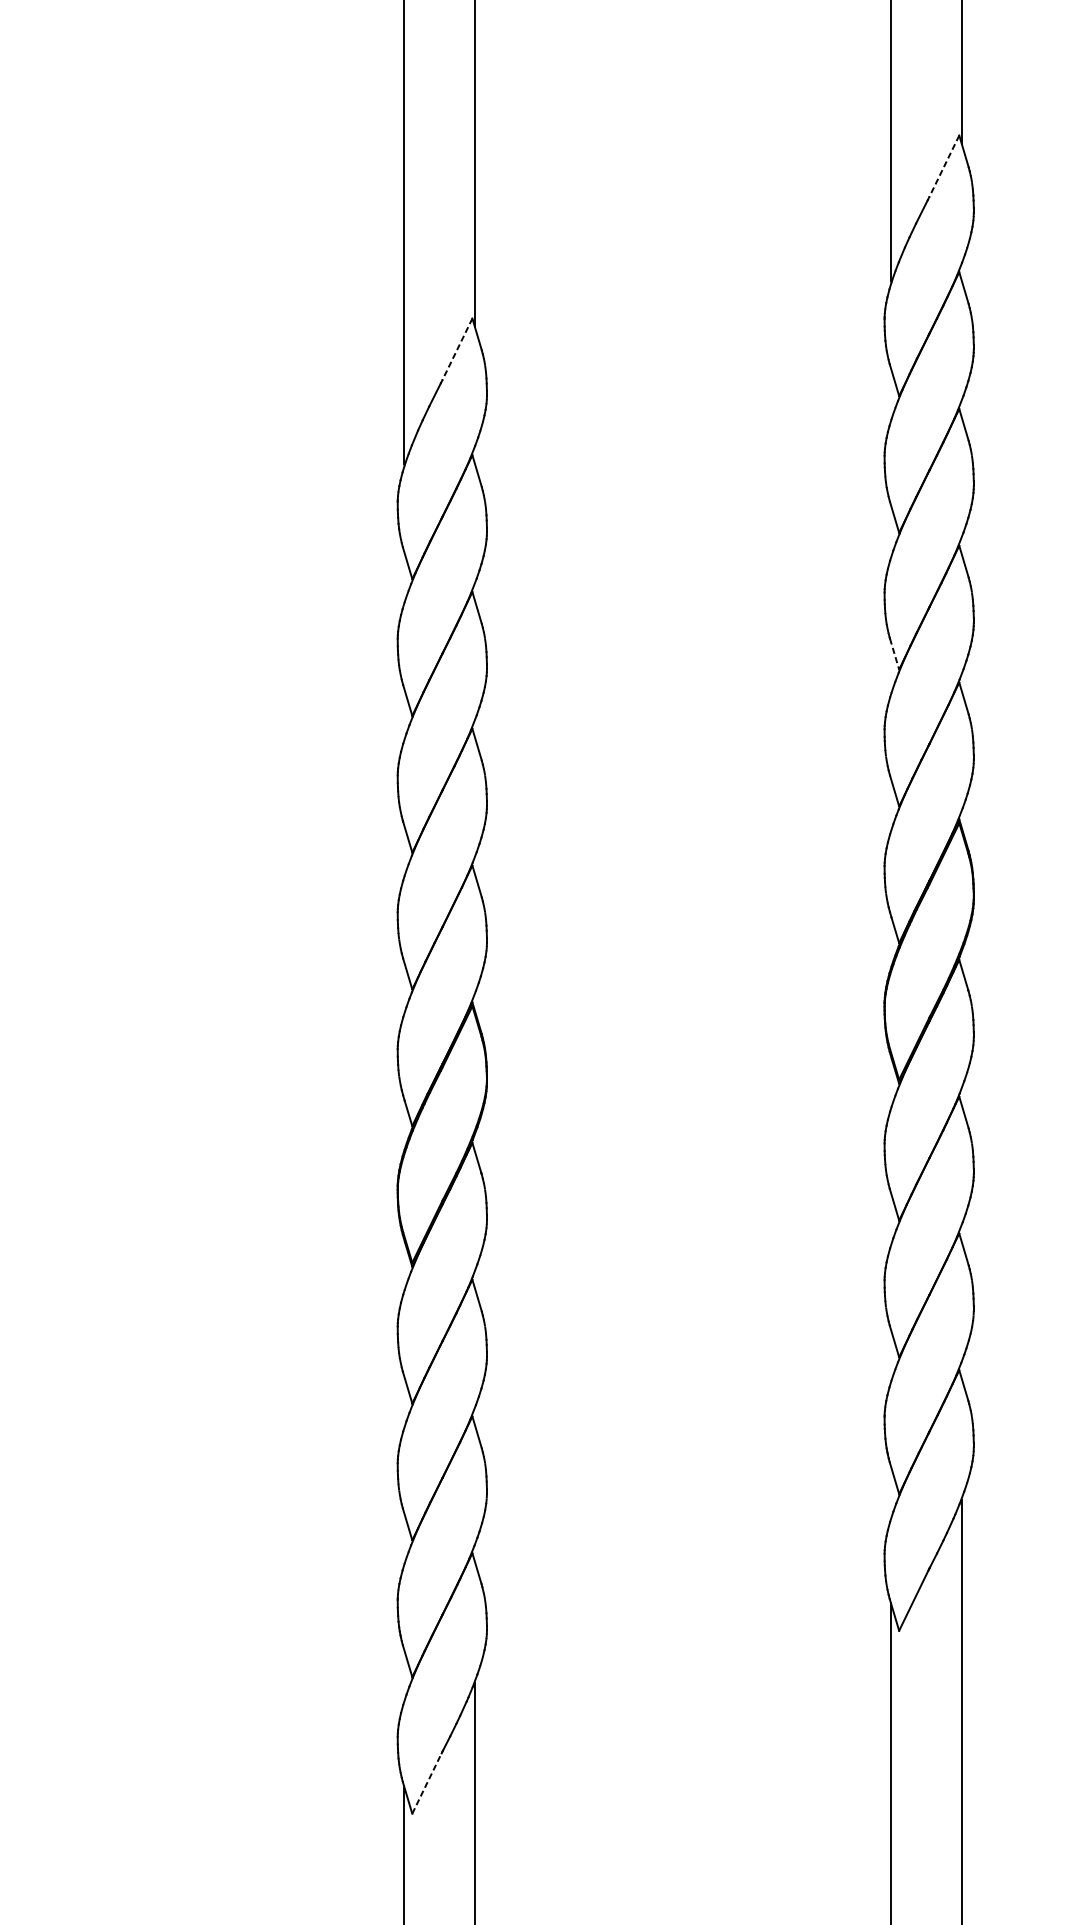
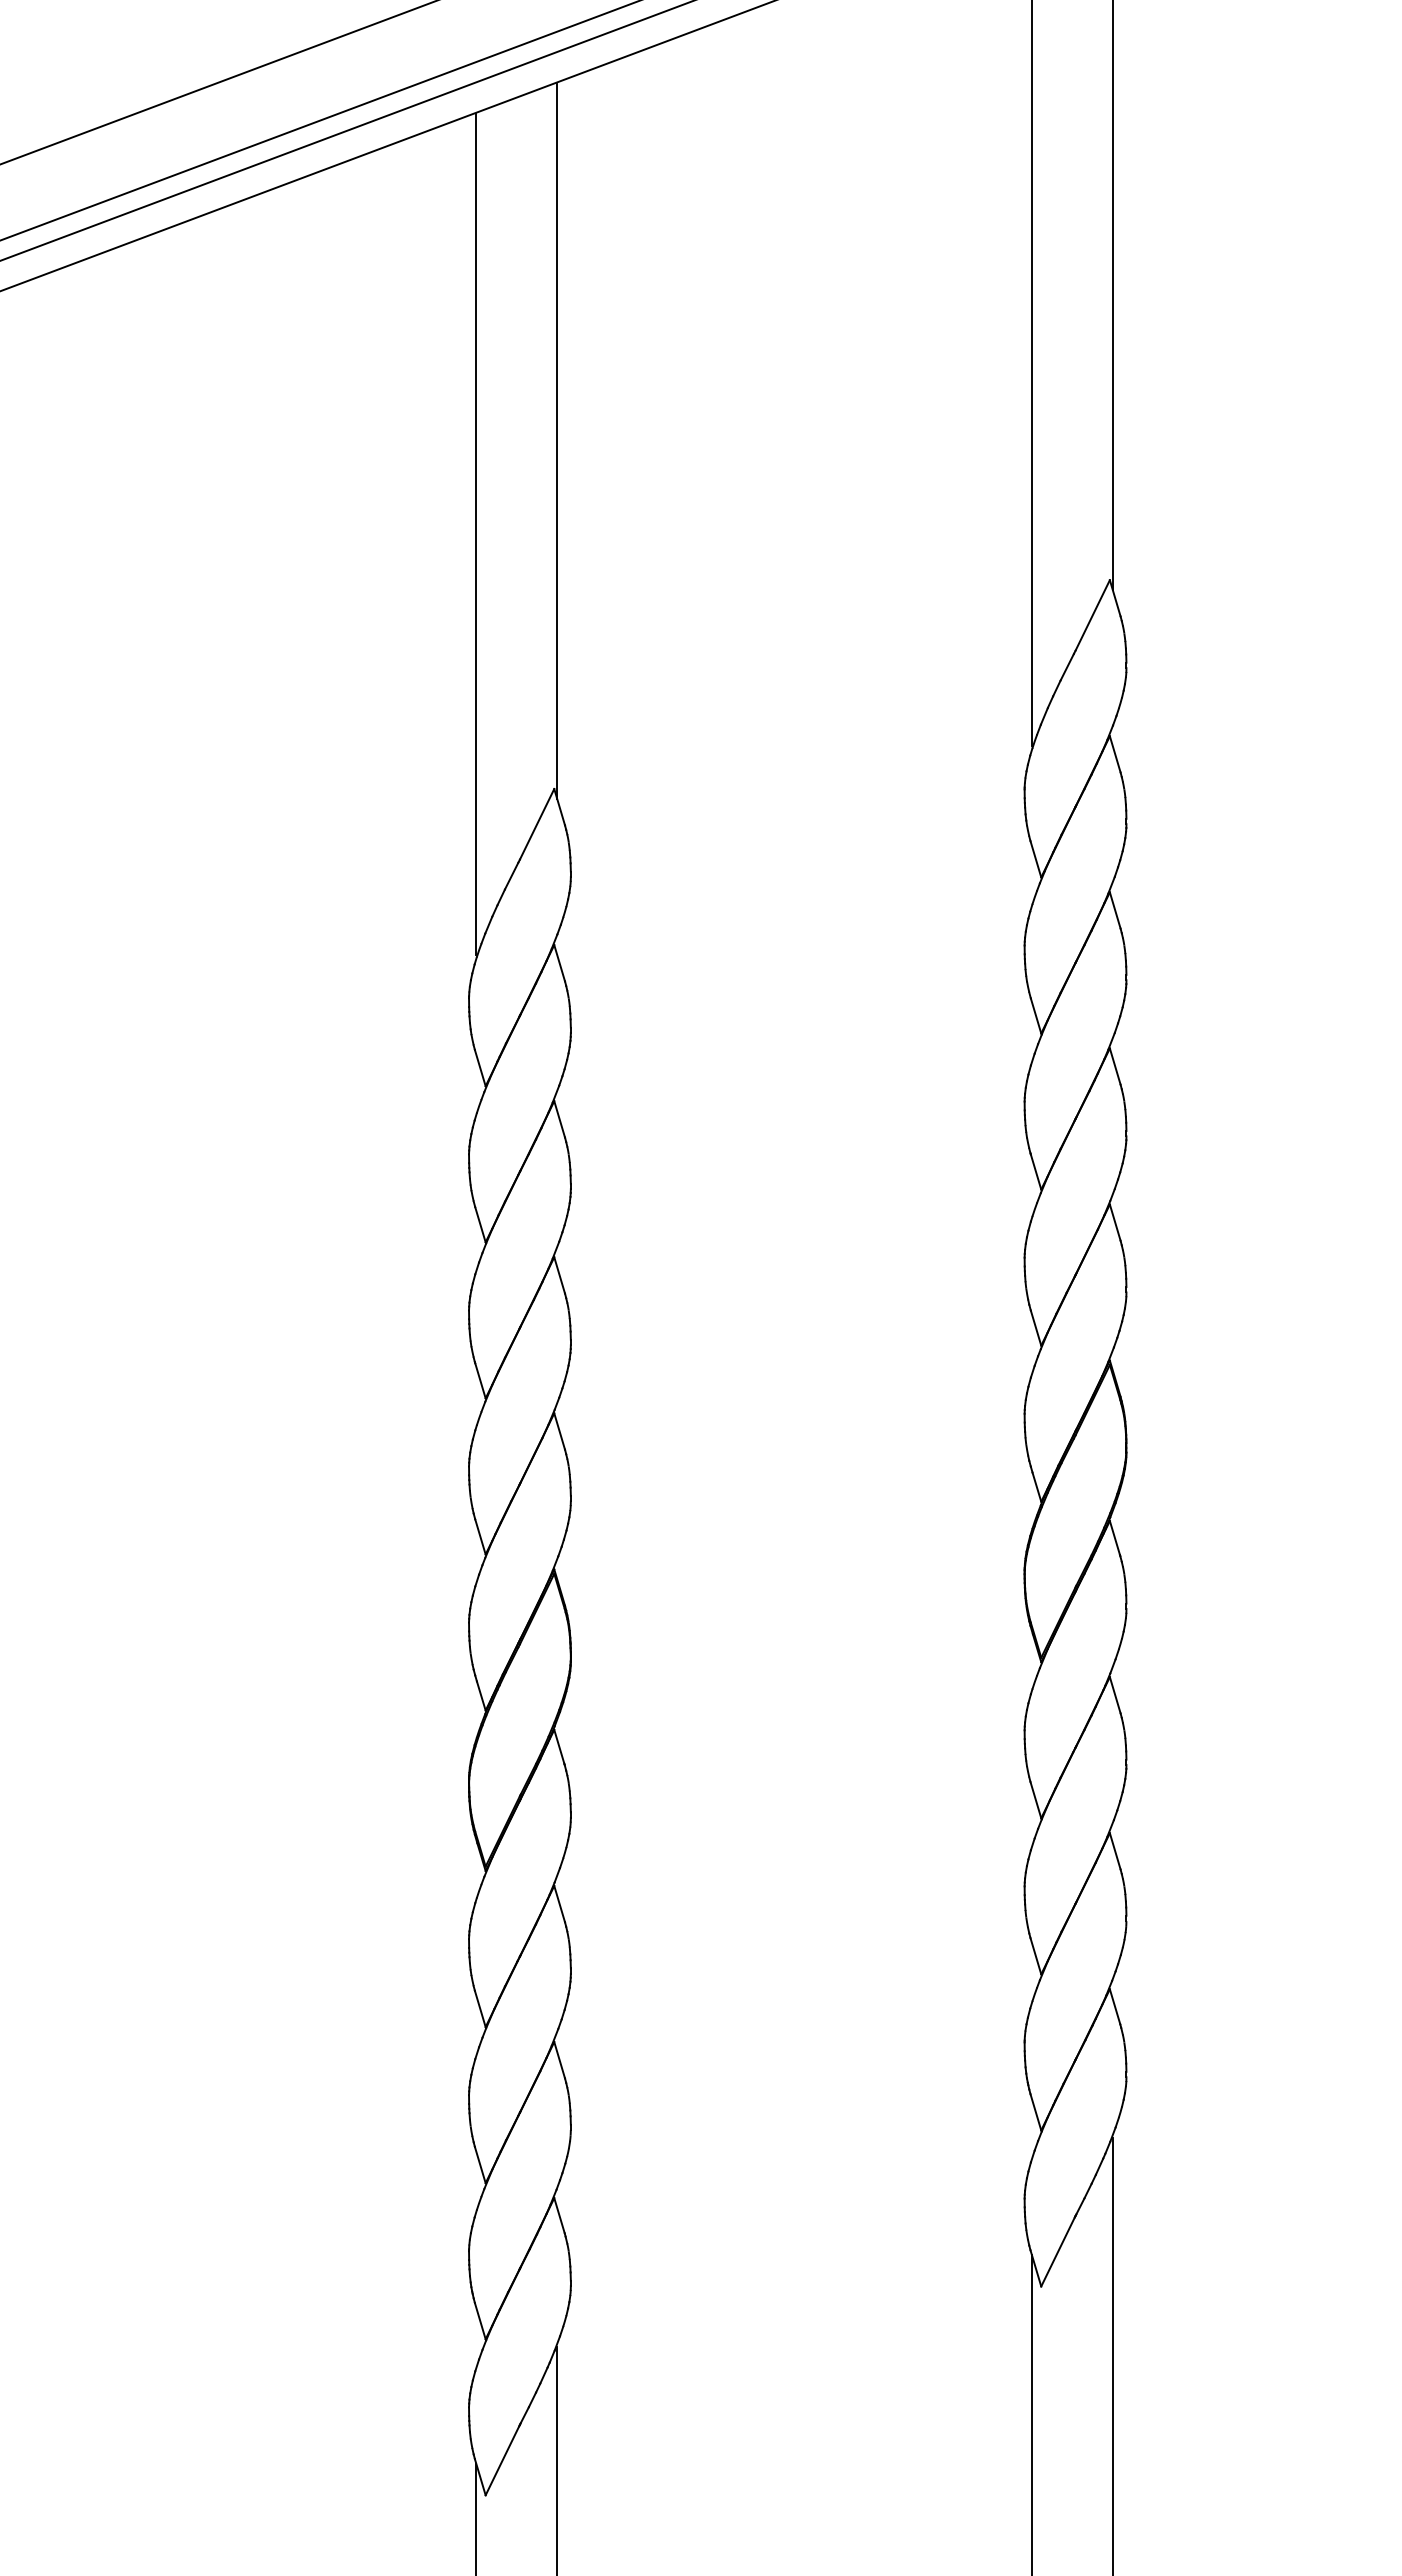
line: (944, 166) -> (1092, 615), dashed -> solid
line: (456, 349) -> (536, 824), dashed -> solid
line: (894, 654) -> (1036, 1172), dashed -> solid
line: (427, 1782) -> (503, 2459), dashed -> solid

